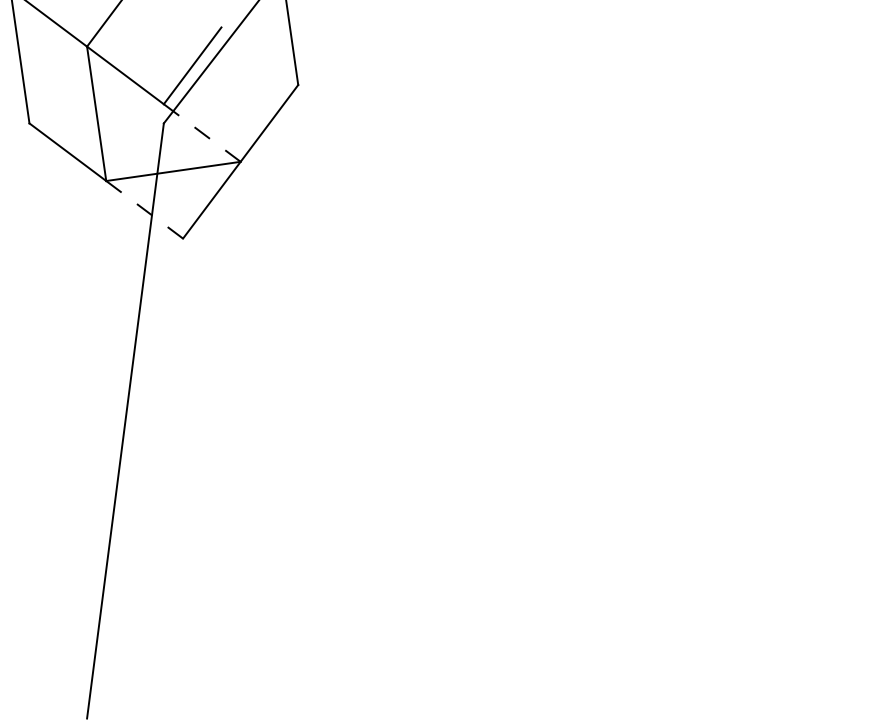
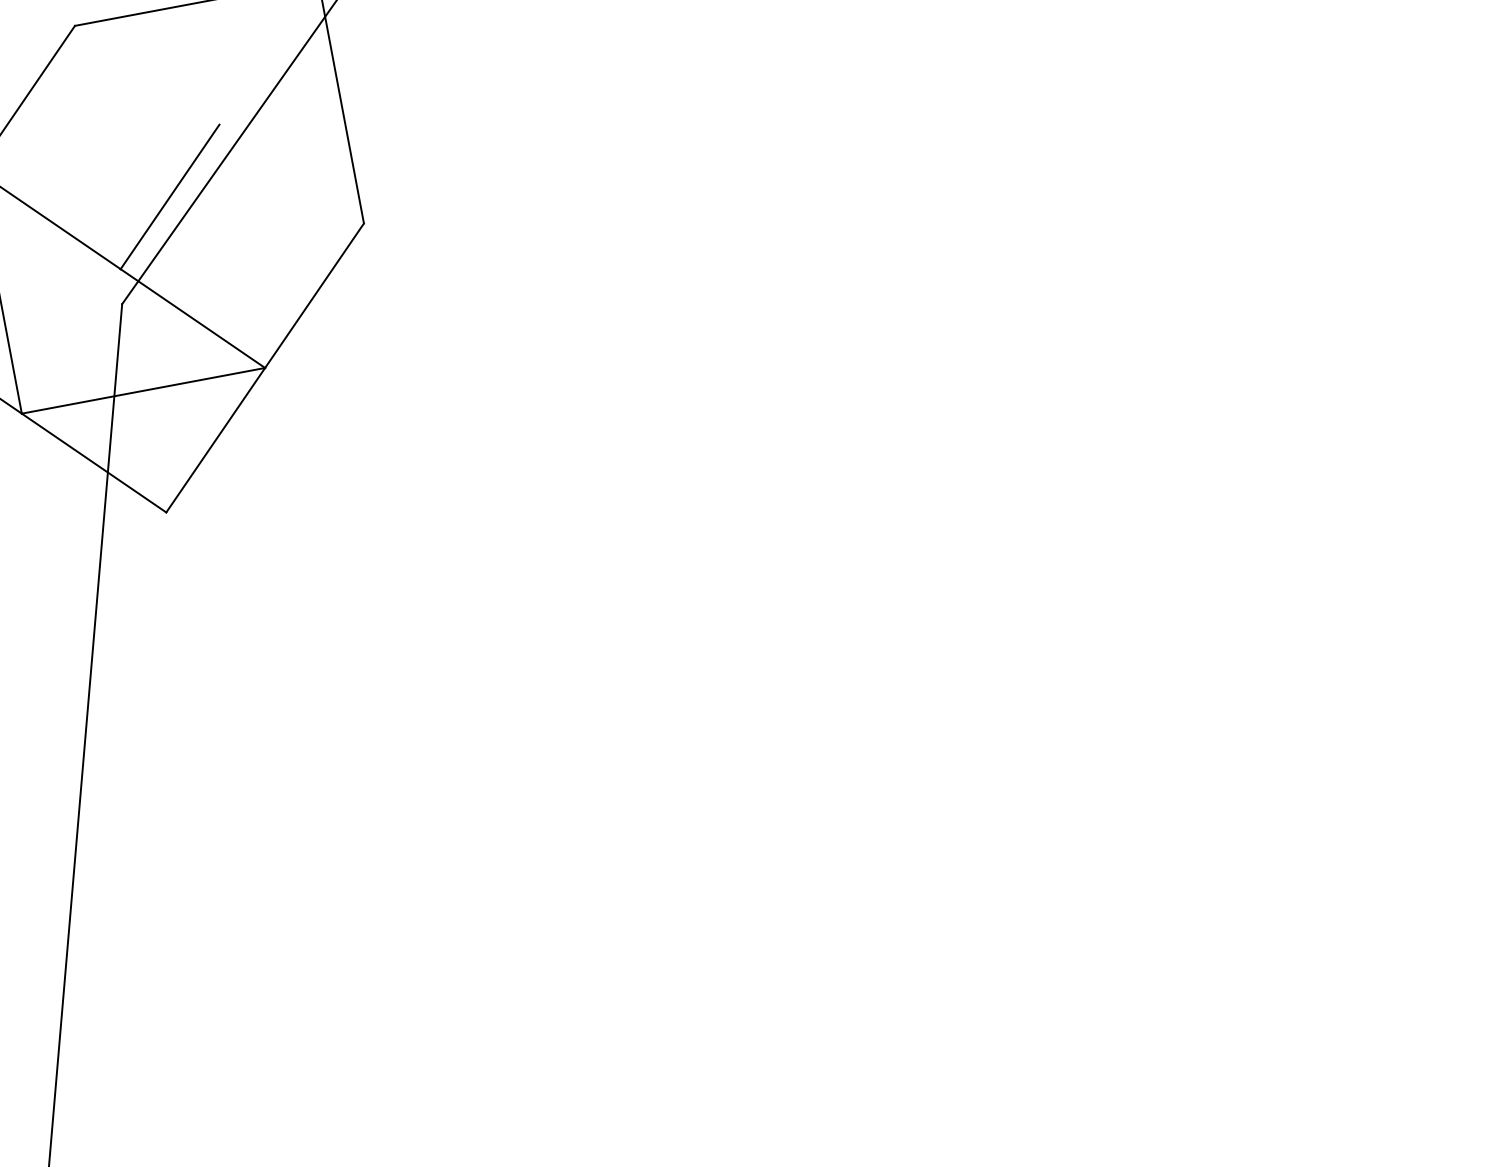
line: (202, 133) -> (193, 319), dashed -> solid
line: (144, 209) -> (93, 462), dashed -> solid

